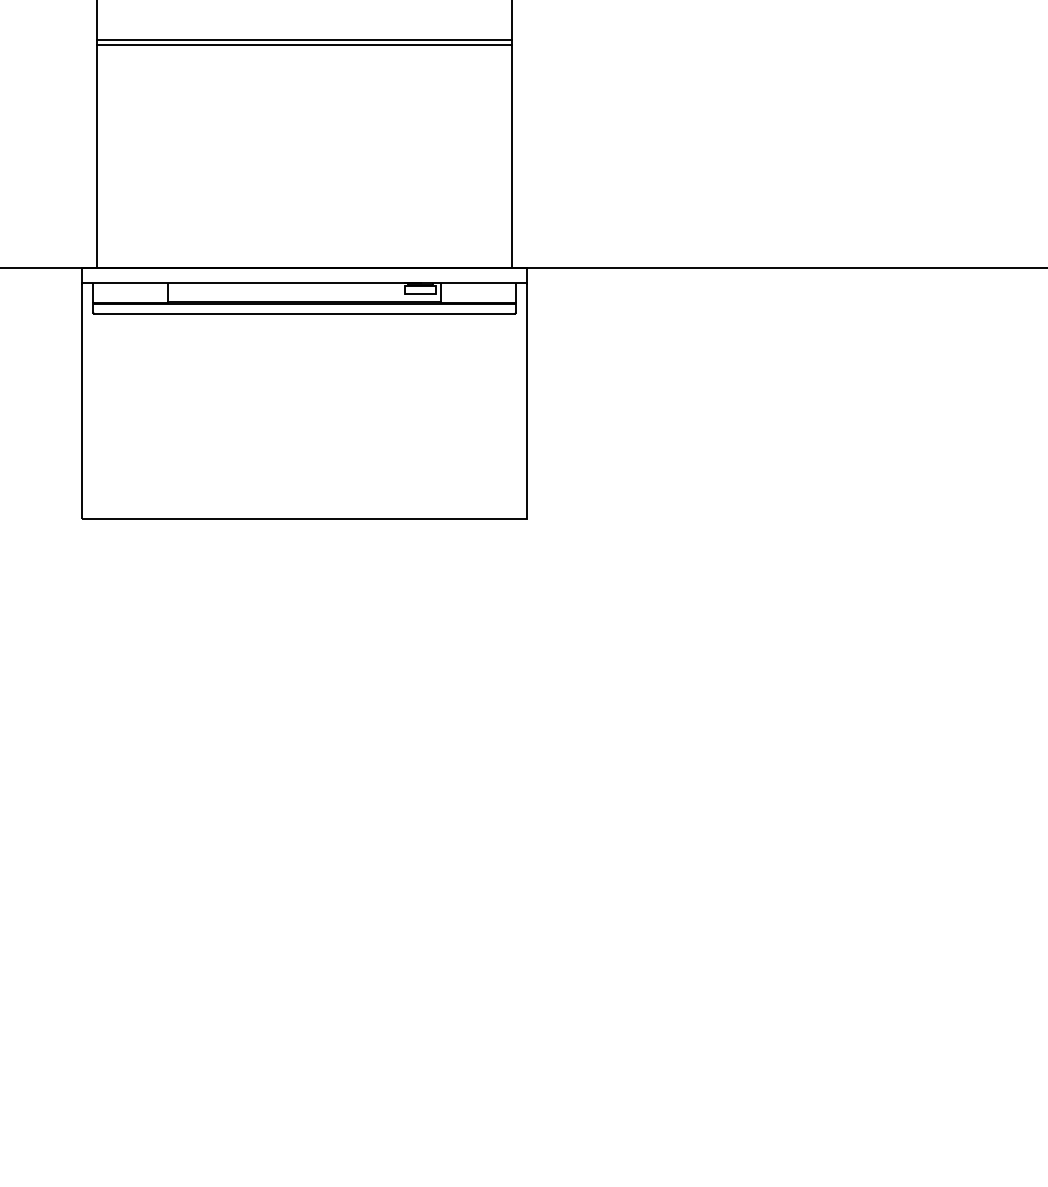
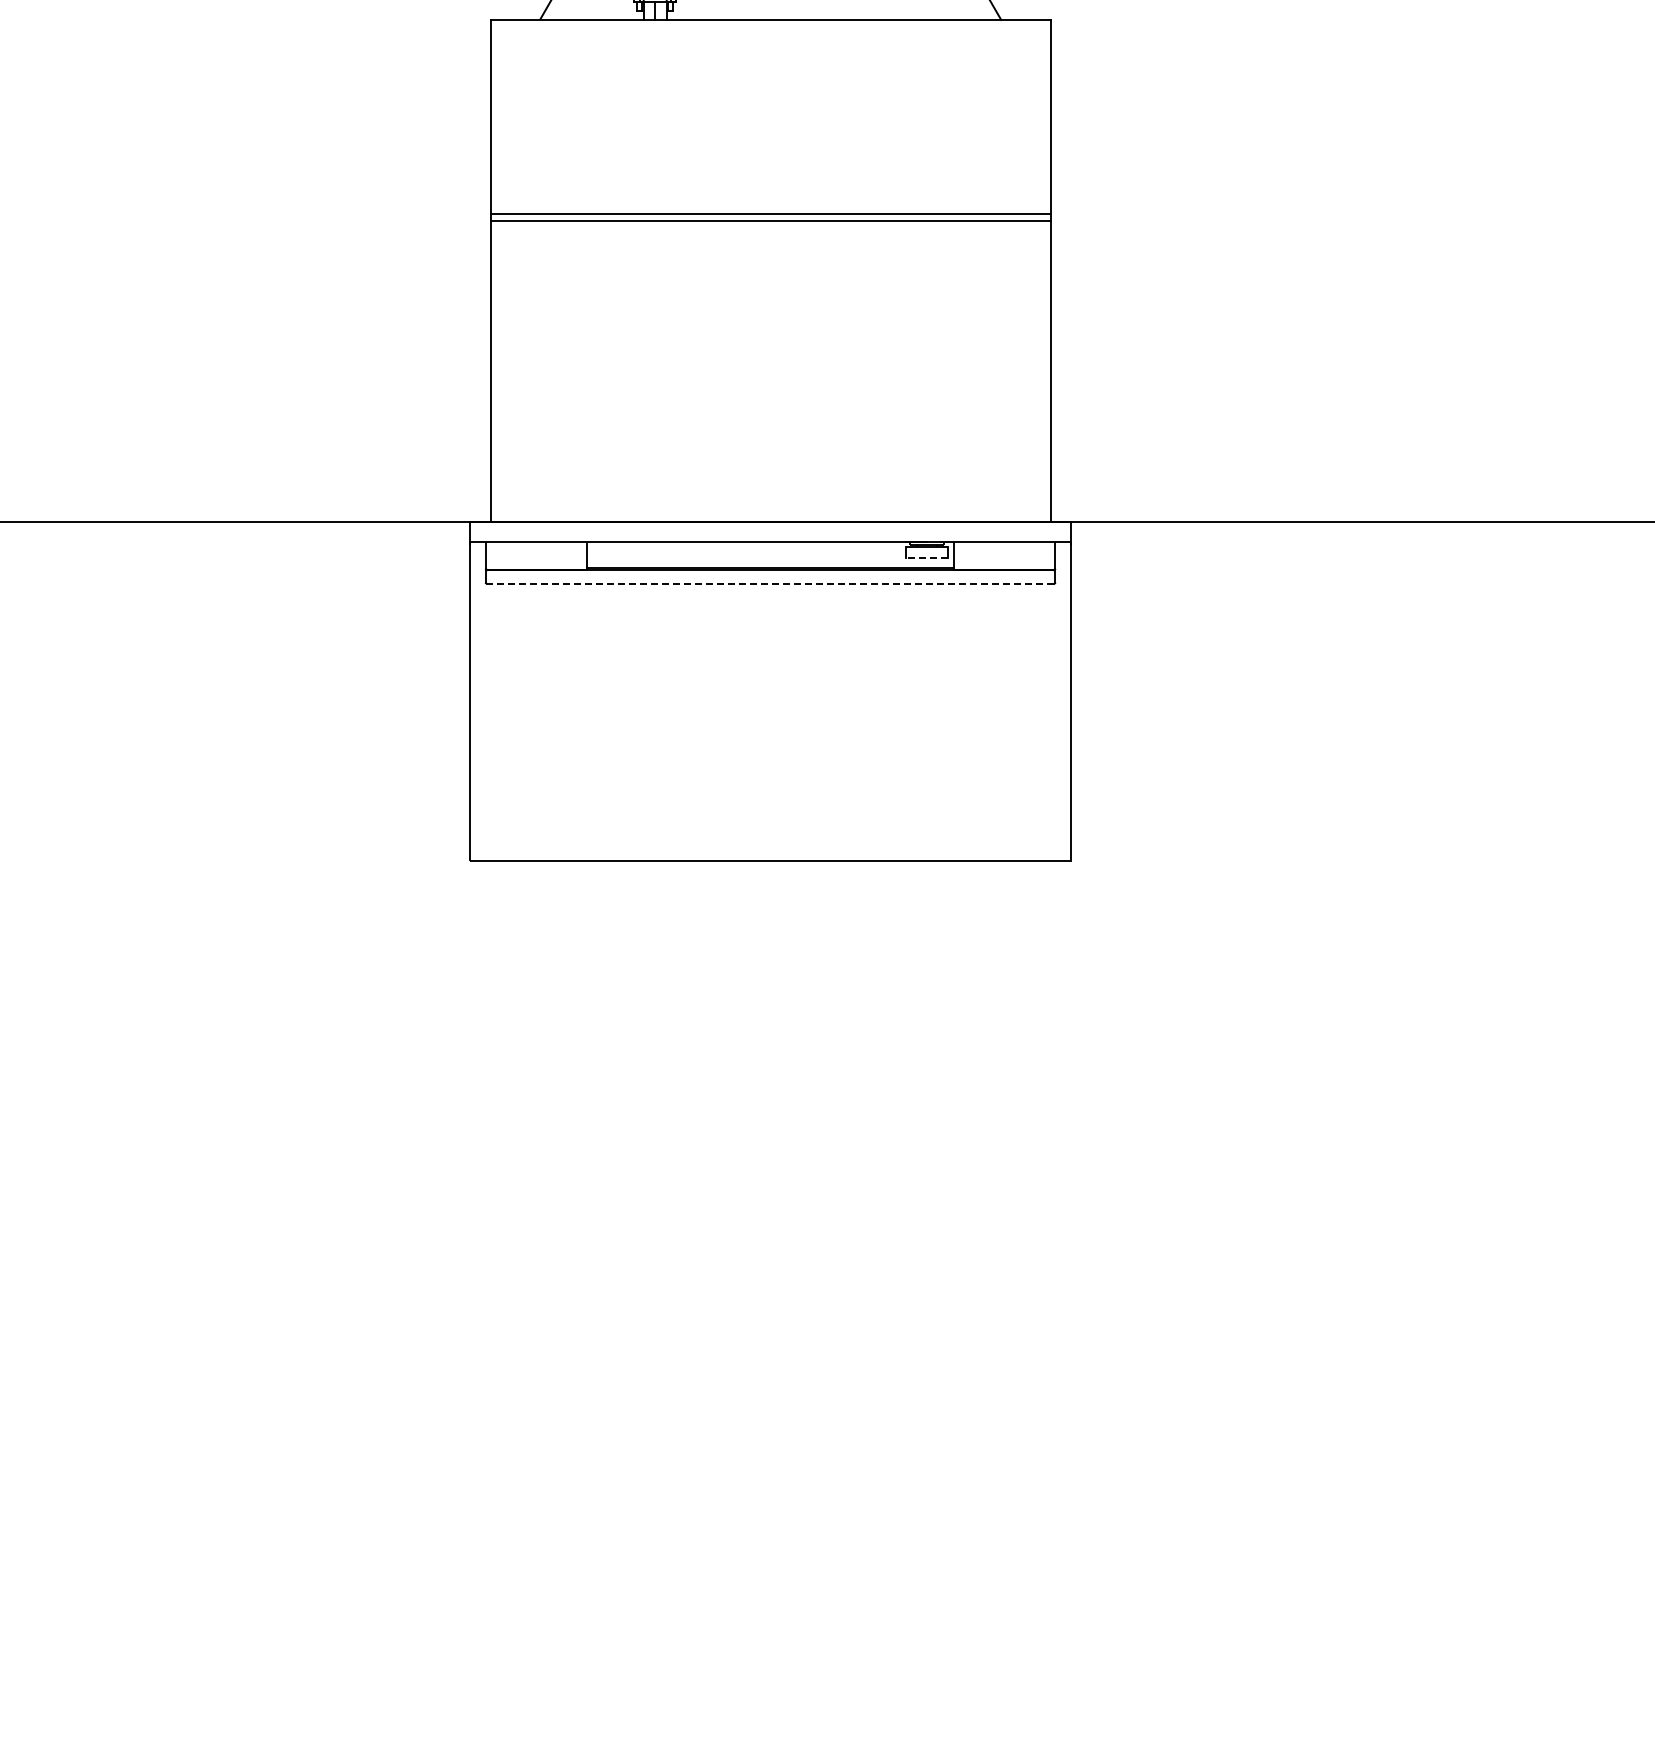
line: (421, 294) -> (927, 557), solid -> dashed
line: (304, 314) -> (770, 584), solid -> dashed

